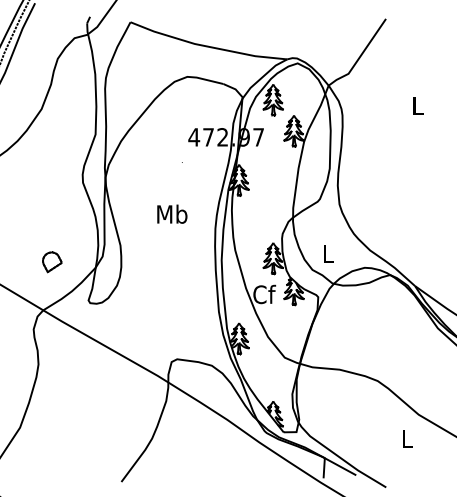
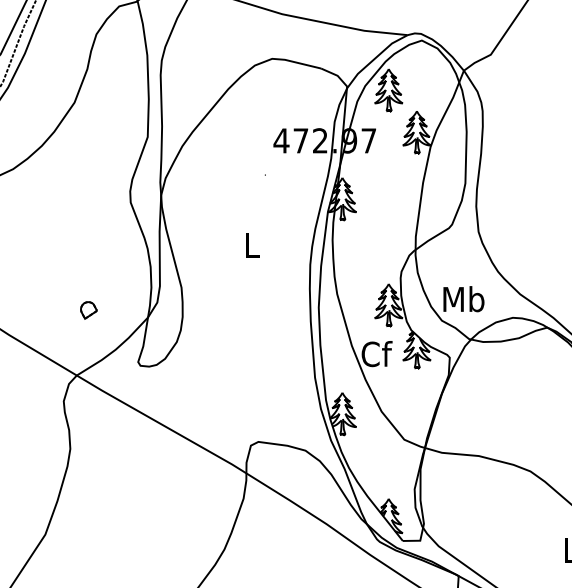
text: (172, 213) -> (252, 244), Mb -> L
text: (328, 253) -> (463, 298), L -> Mb
part: (51, 262) -> (87, 310), size x0.62

